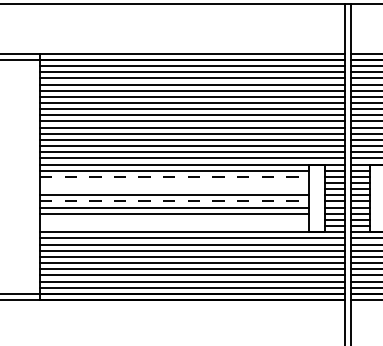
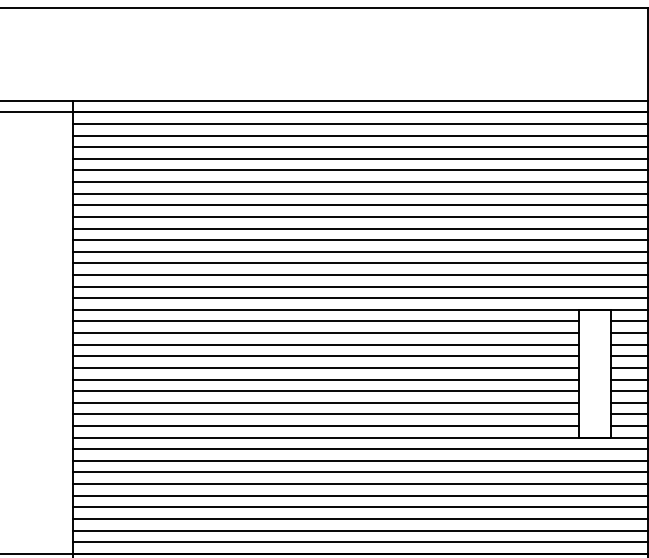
line: (174, 176) -> (326, 332), dashed -> solid
line: (173, 183) -> (324, 345), added
line: (173, 189) -> (324, 356), added
line: (174, 201) -> (326, 379), dashed -> solid
line: (173, 219) -> (324, 413), added
line: (173, 226) -> (324, 426), added

